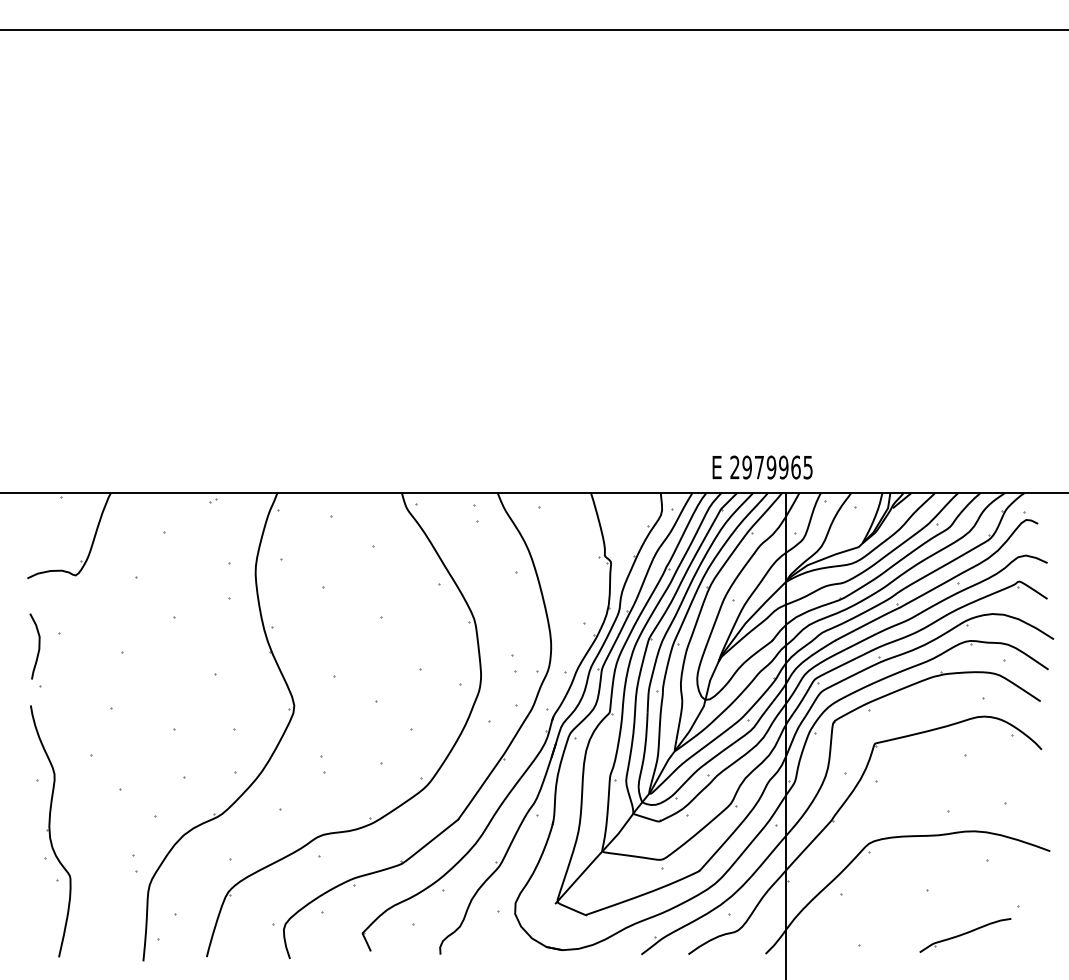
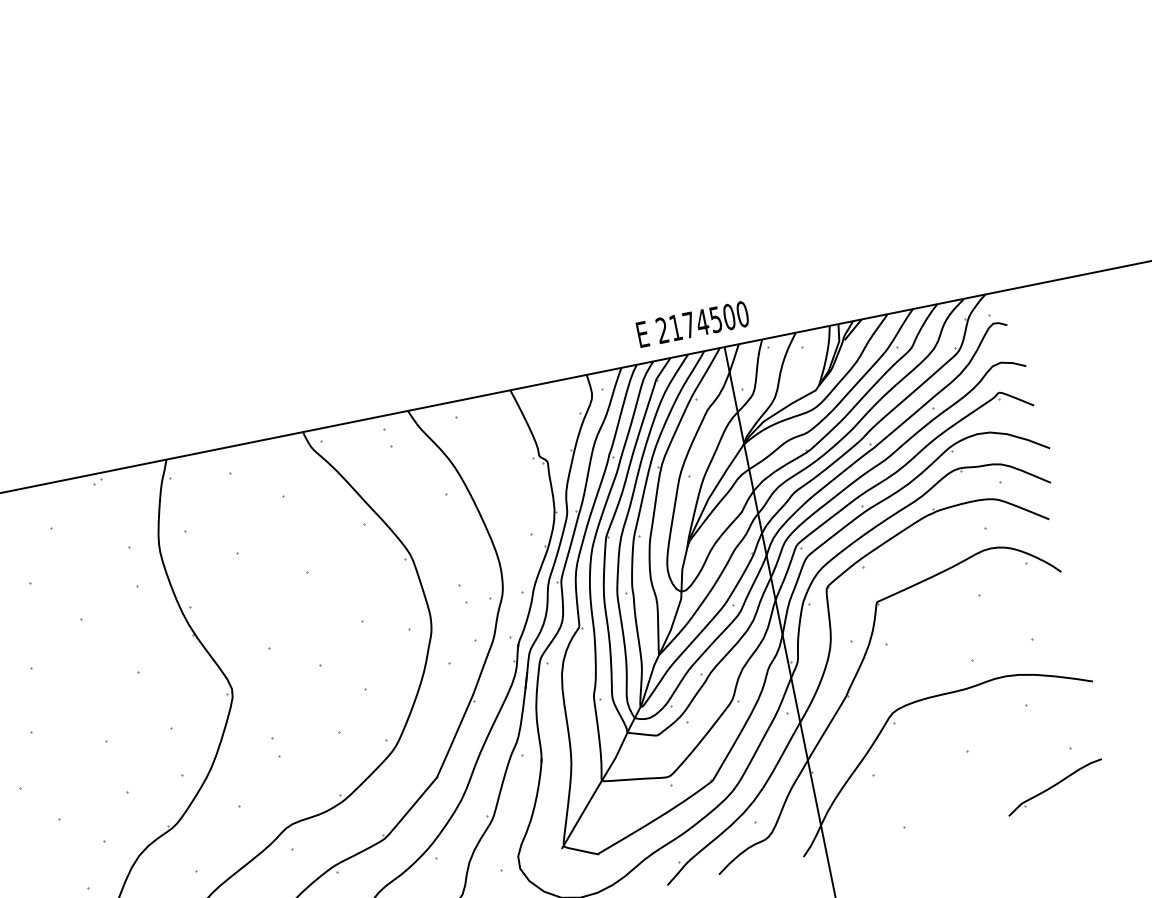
text: (777, 467) -> (709, 321), 2979965 -> 2174500
part: (965, 935) -> (1055, 787), moved

